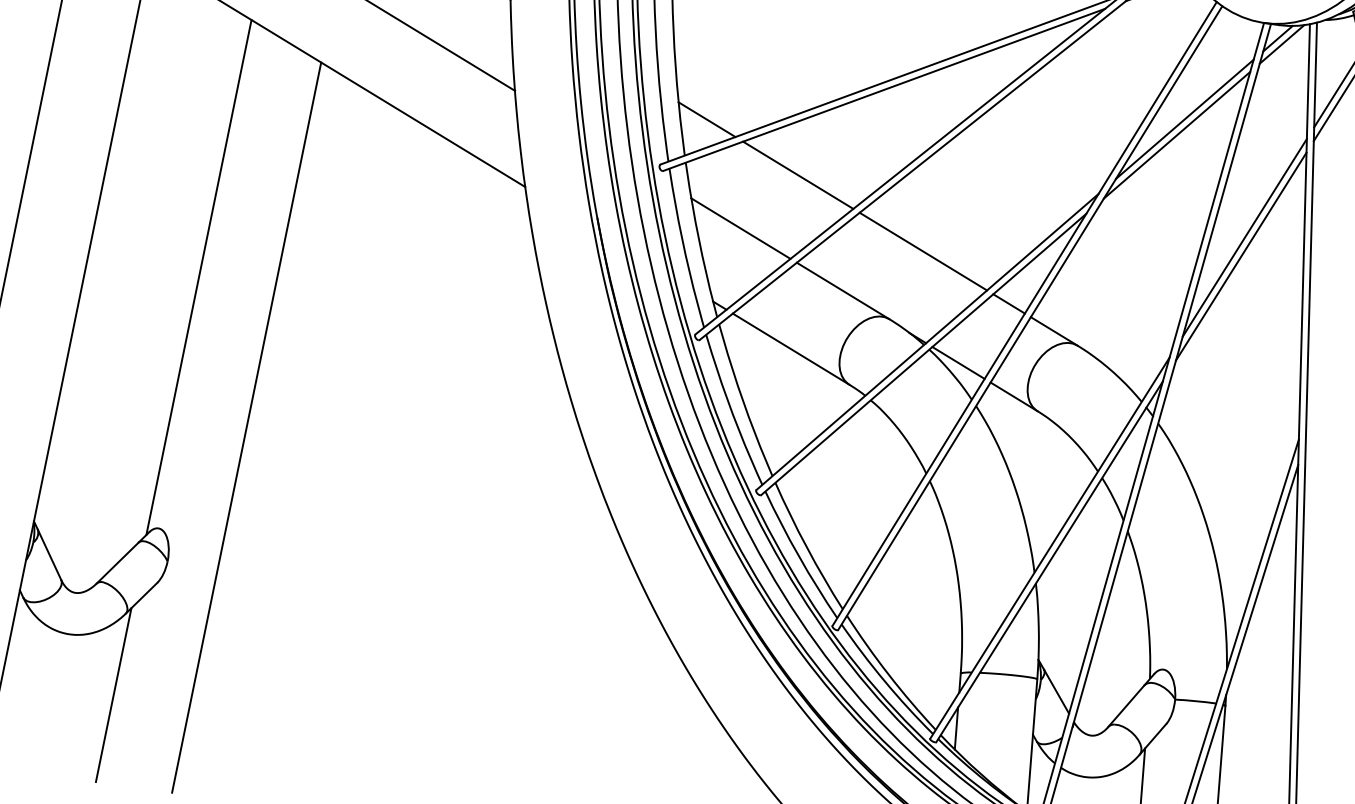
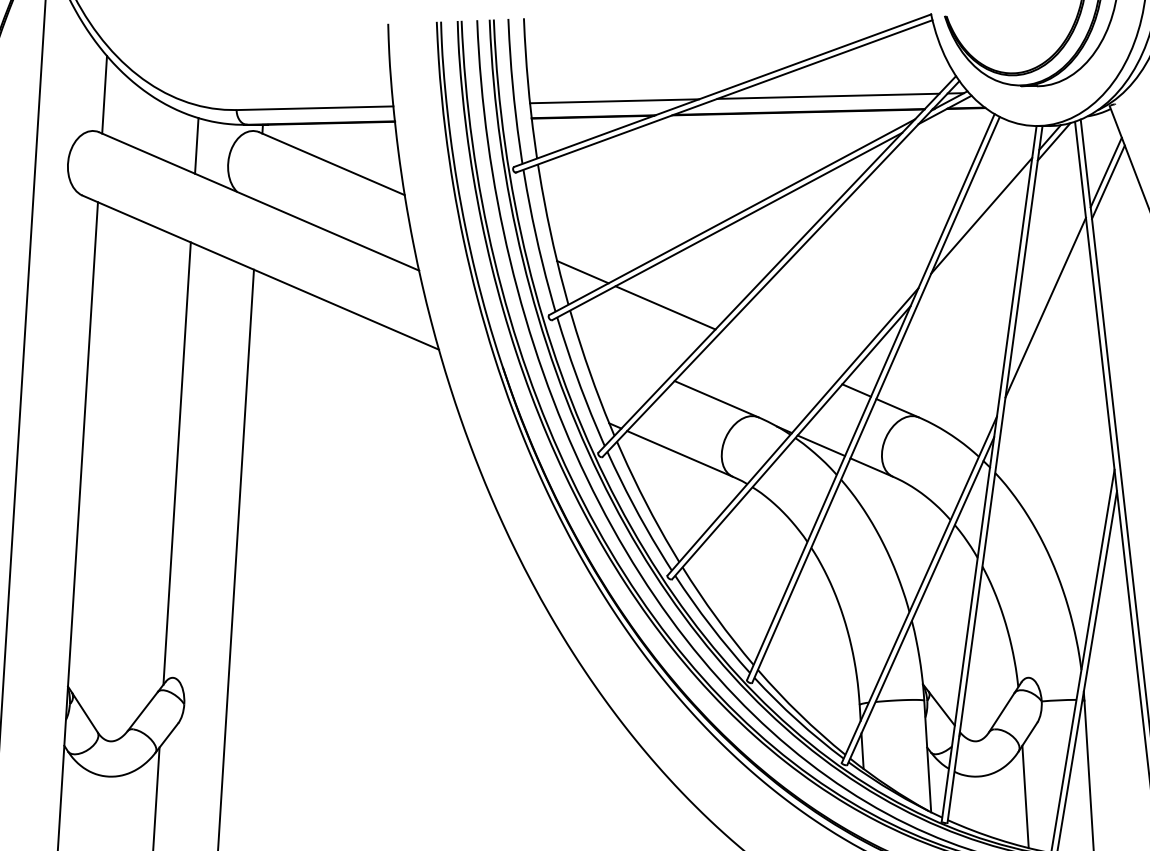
line: (1176, 134) -> (976, 229), removed
line: (740, 227) -> (623, 358), removed
line: (922, 251) -> (778, 356), removed
line: (1240, 256) -> (1044, 323), removed

